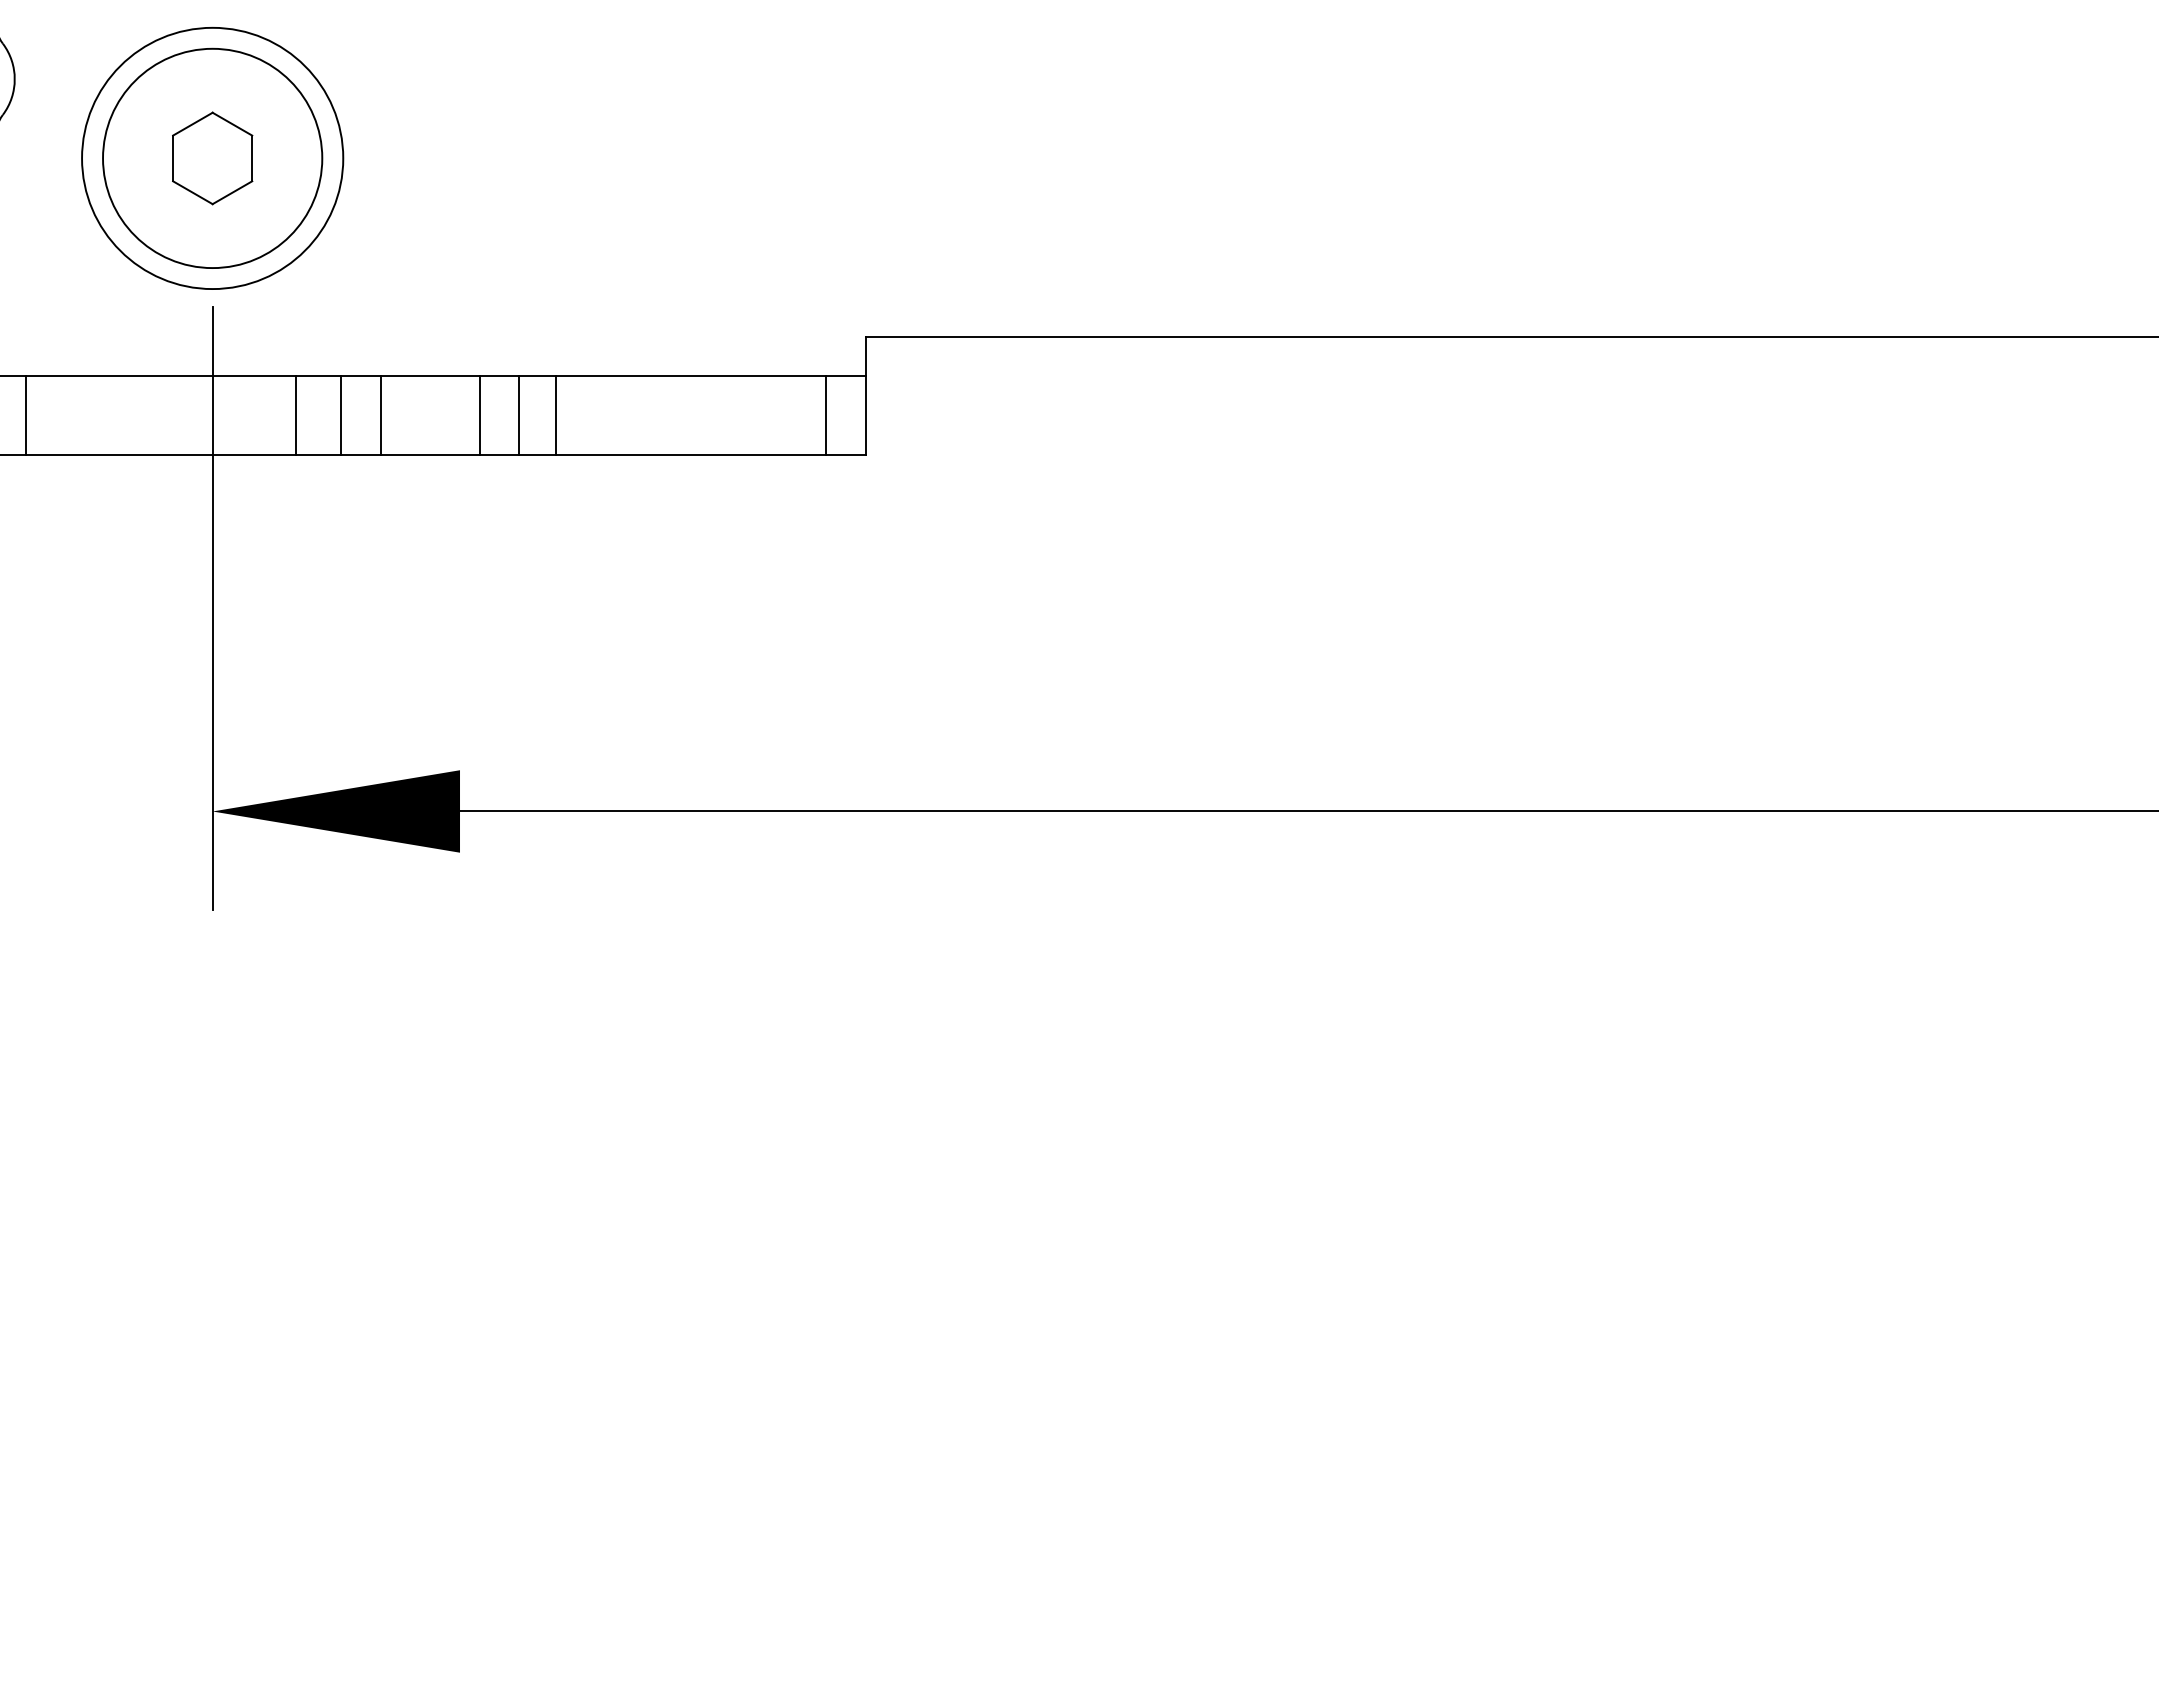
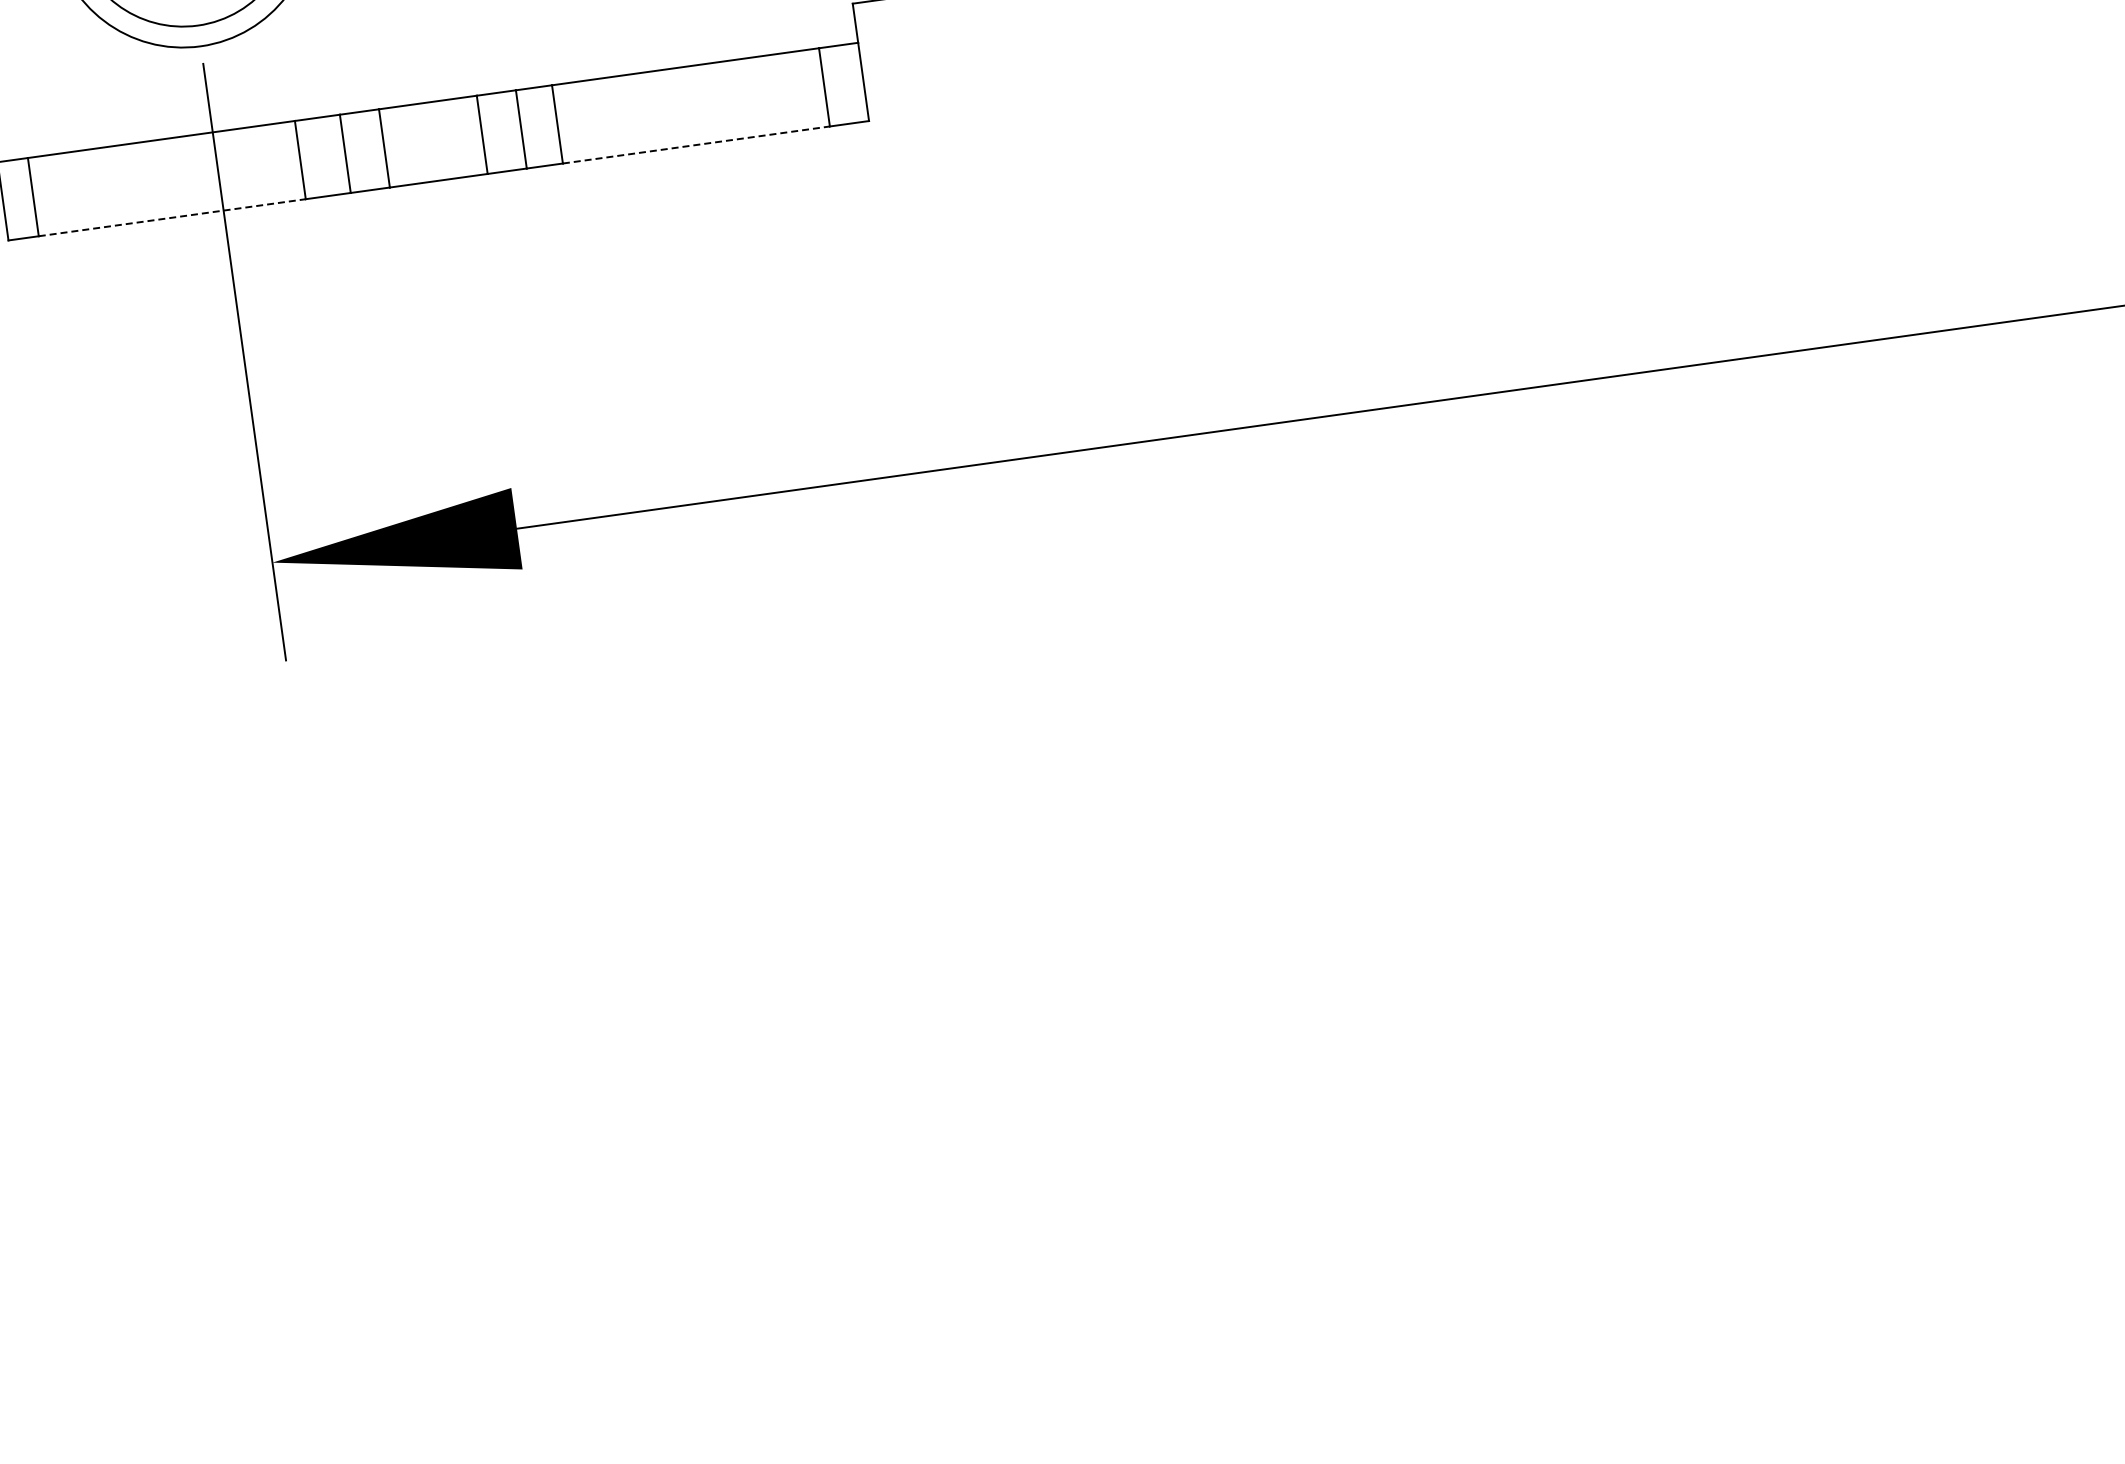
line: (161, 455) -> (173, 217), solid -> dashed
line: (691, 455) -> (696, 145), solid -> dashed

